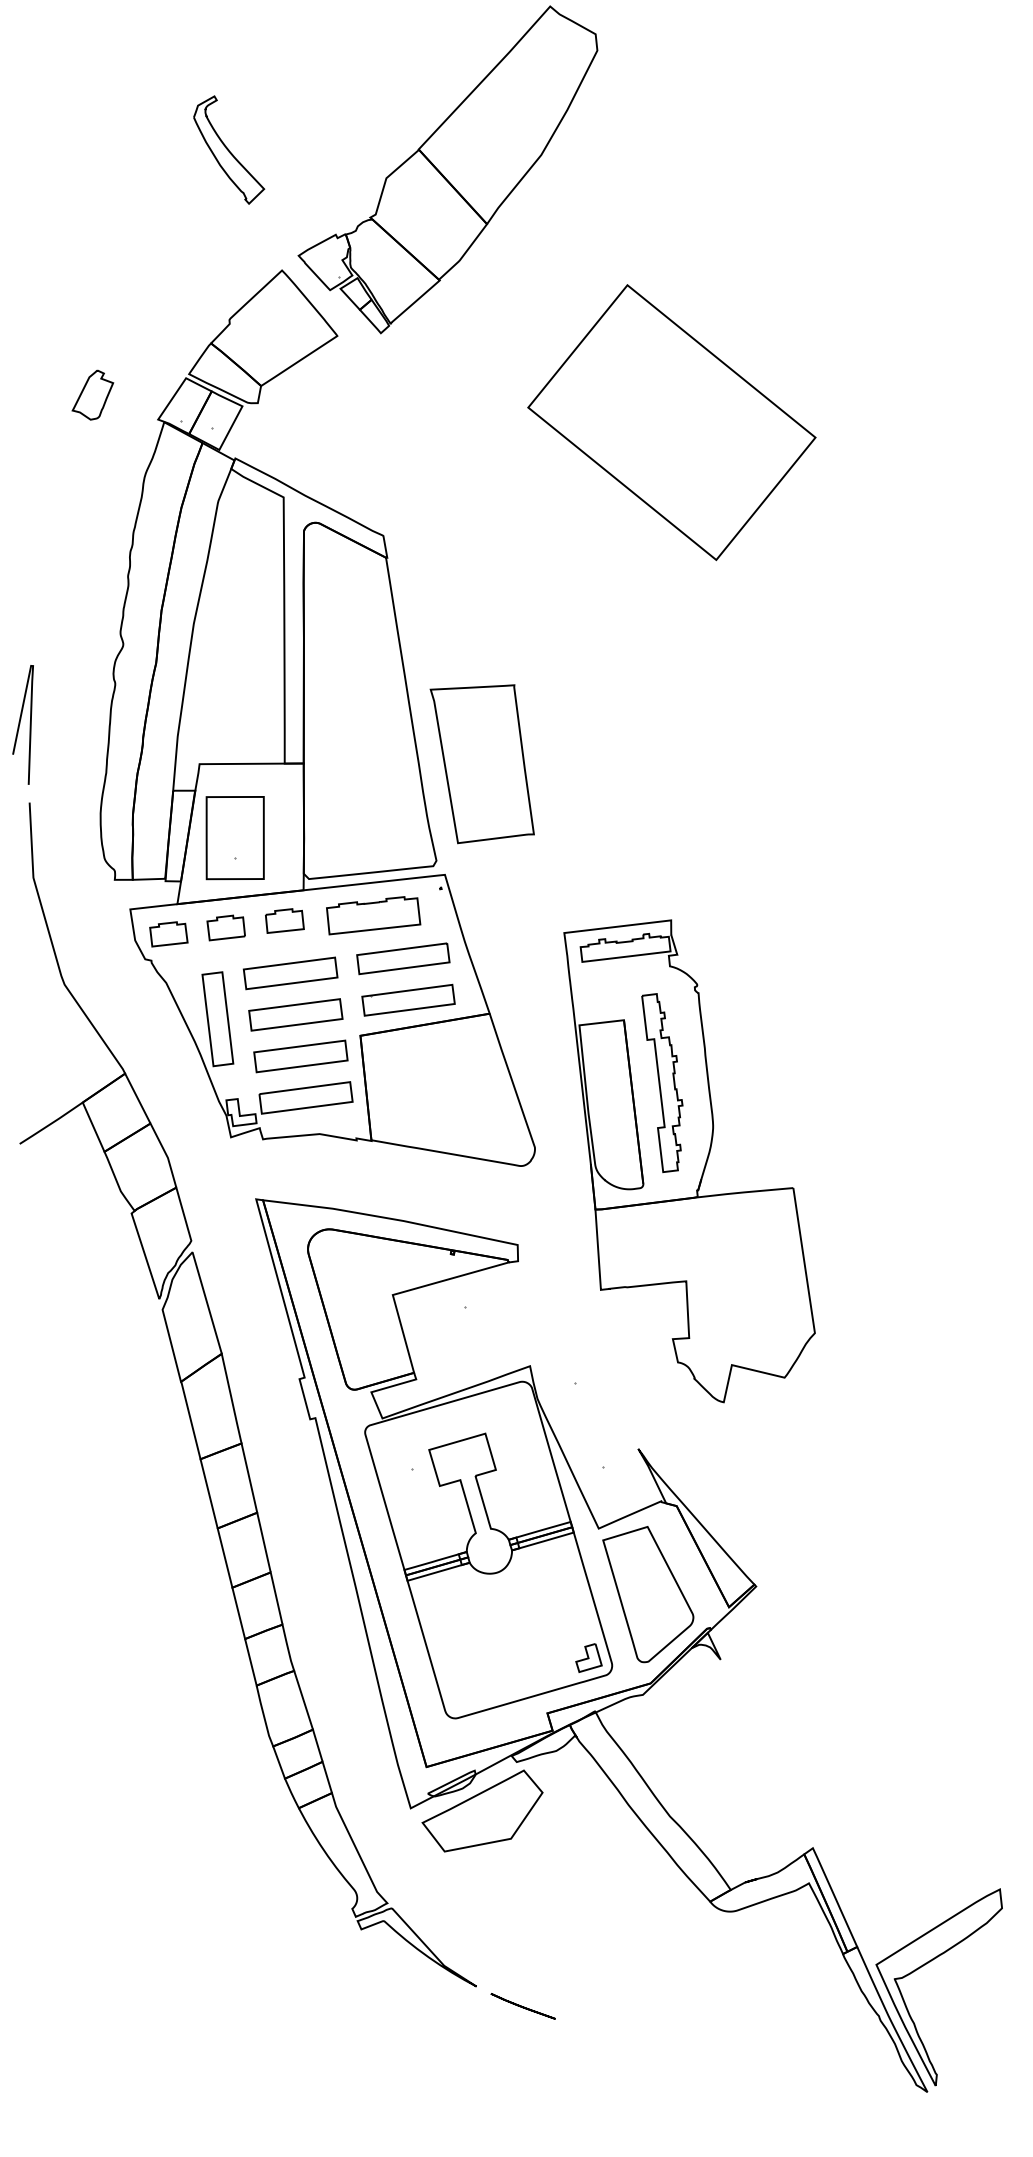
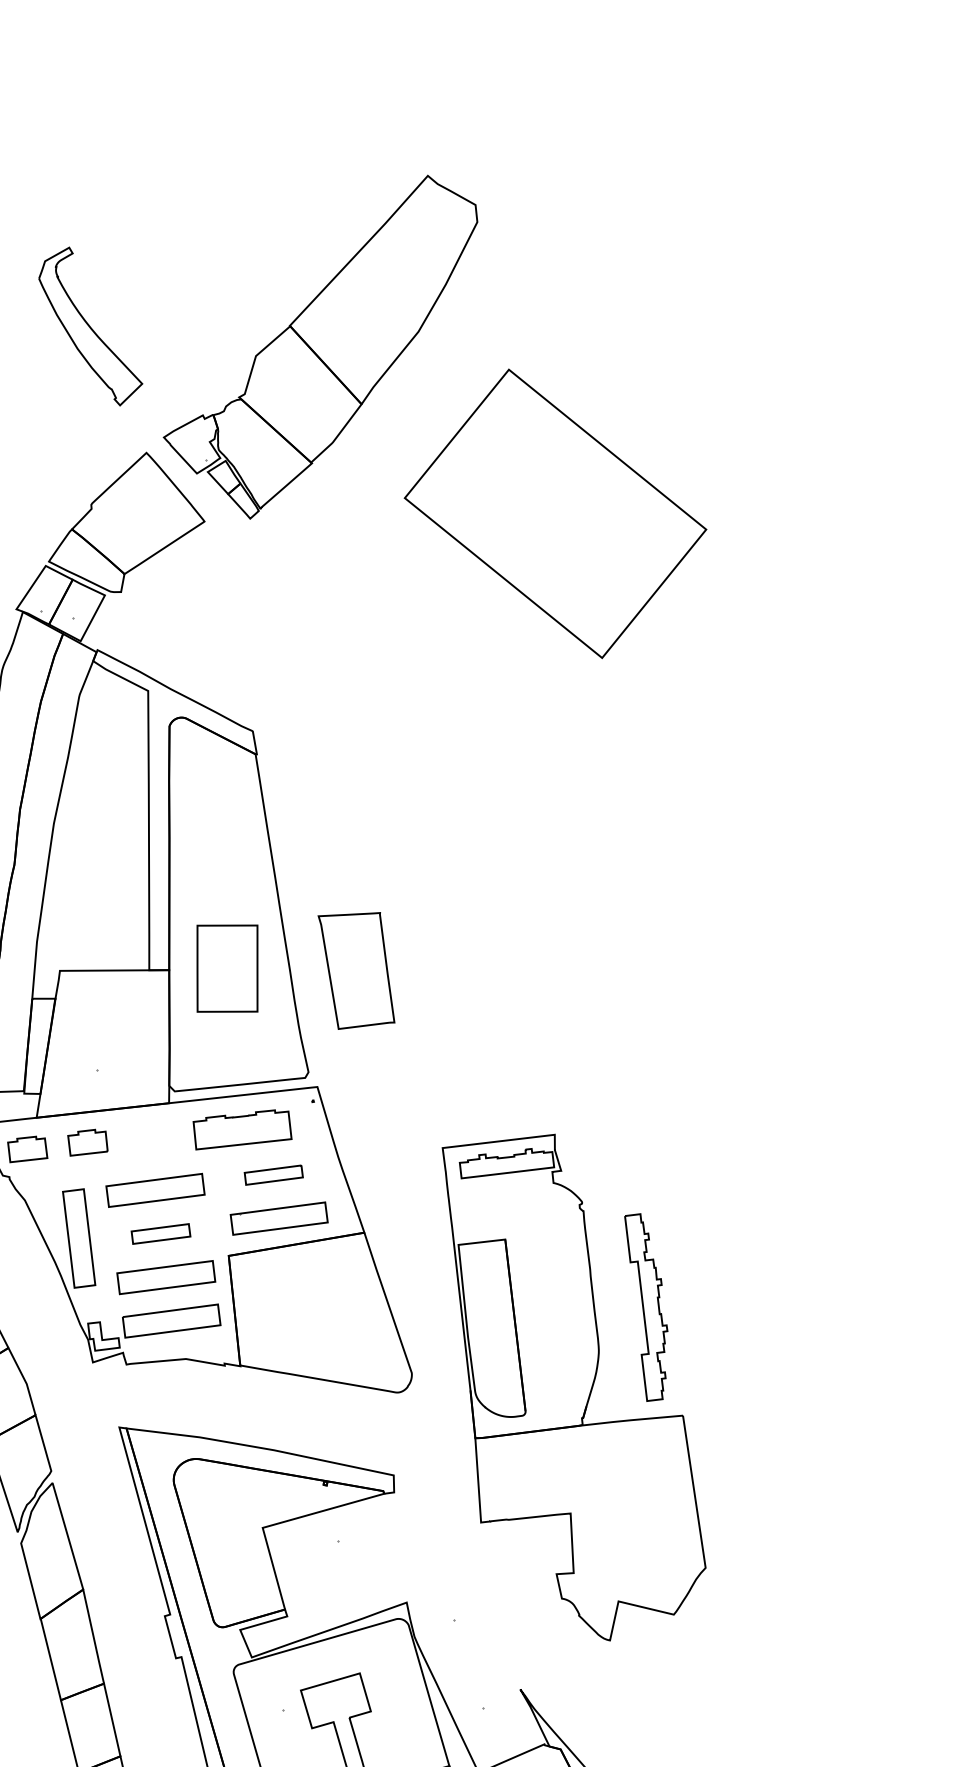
part: (229, 149) -> (91, 325), size x1.4
part: (671, 422) -> (555, 513), moved
part: (481, 764) -> (355, 971), size x0.7
part: (234, 838) -> (226, 969), moved
part: (284, 920) -> (149, 1134), removed
part: (403, 958) -> (273, 1174), size x0.6
part: (295, 1014) -> (160, 1233), size x0.6
part: (662, 1082) -> (646, 1306), moved

